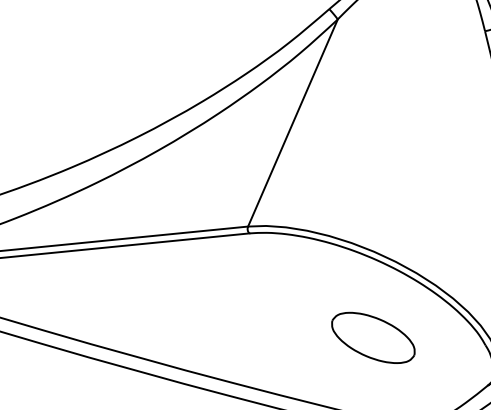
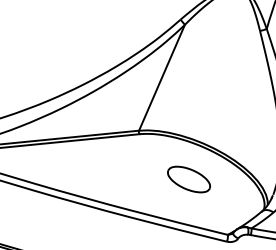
part: (372, 337) -> (188, 179), moved

